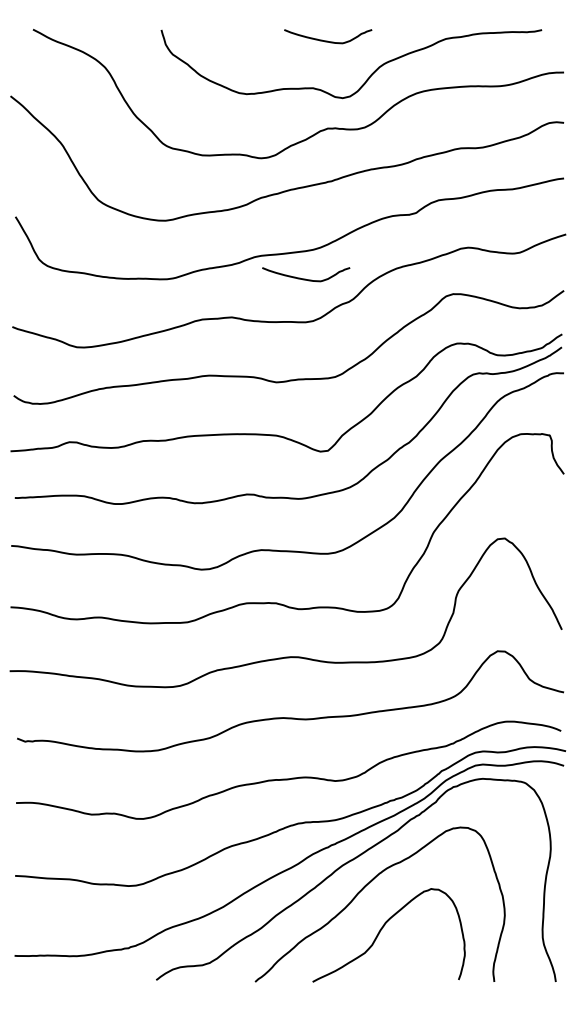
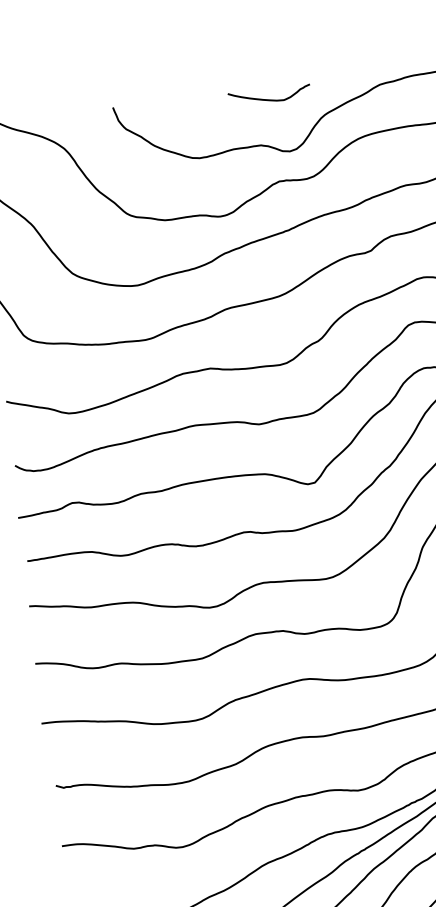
curve: (305, 278) -> (274, 324), removed

